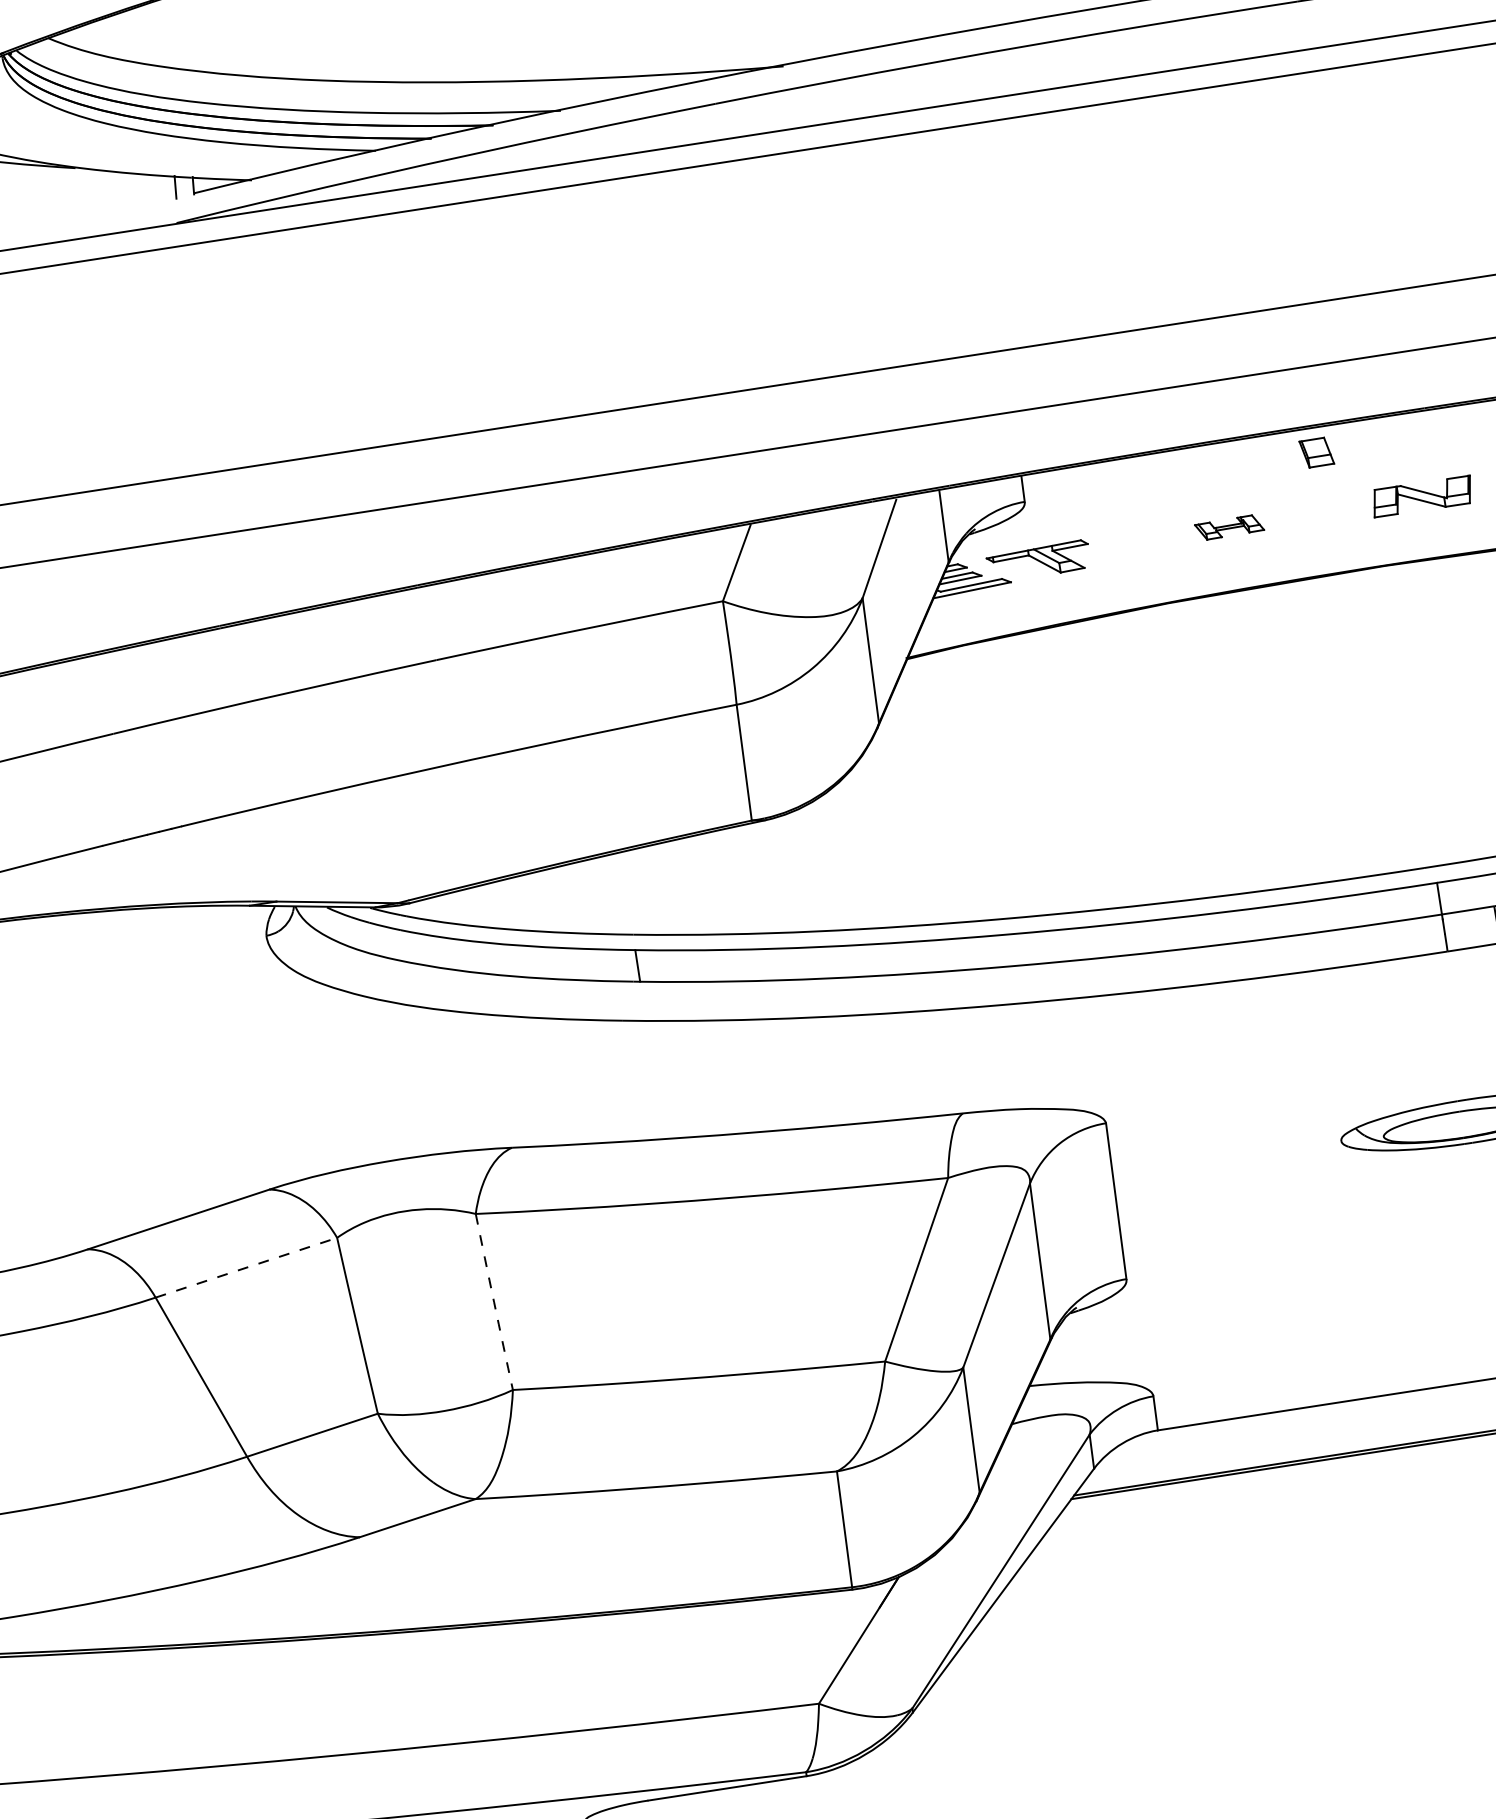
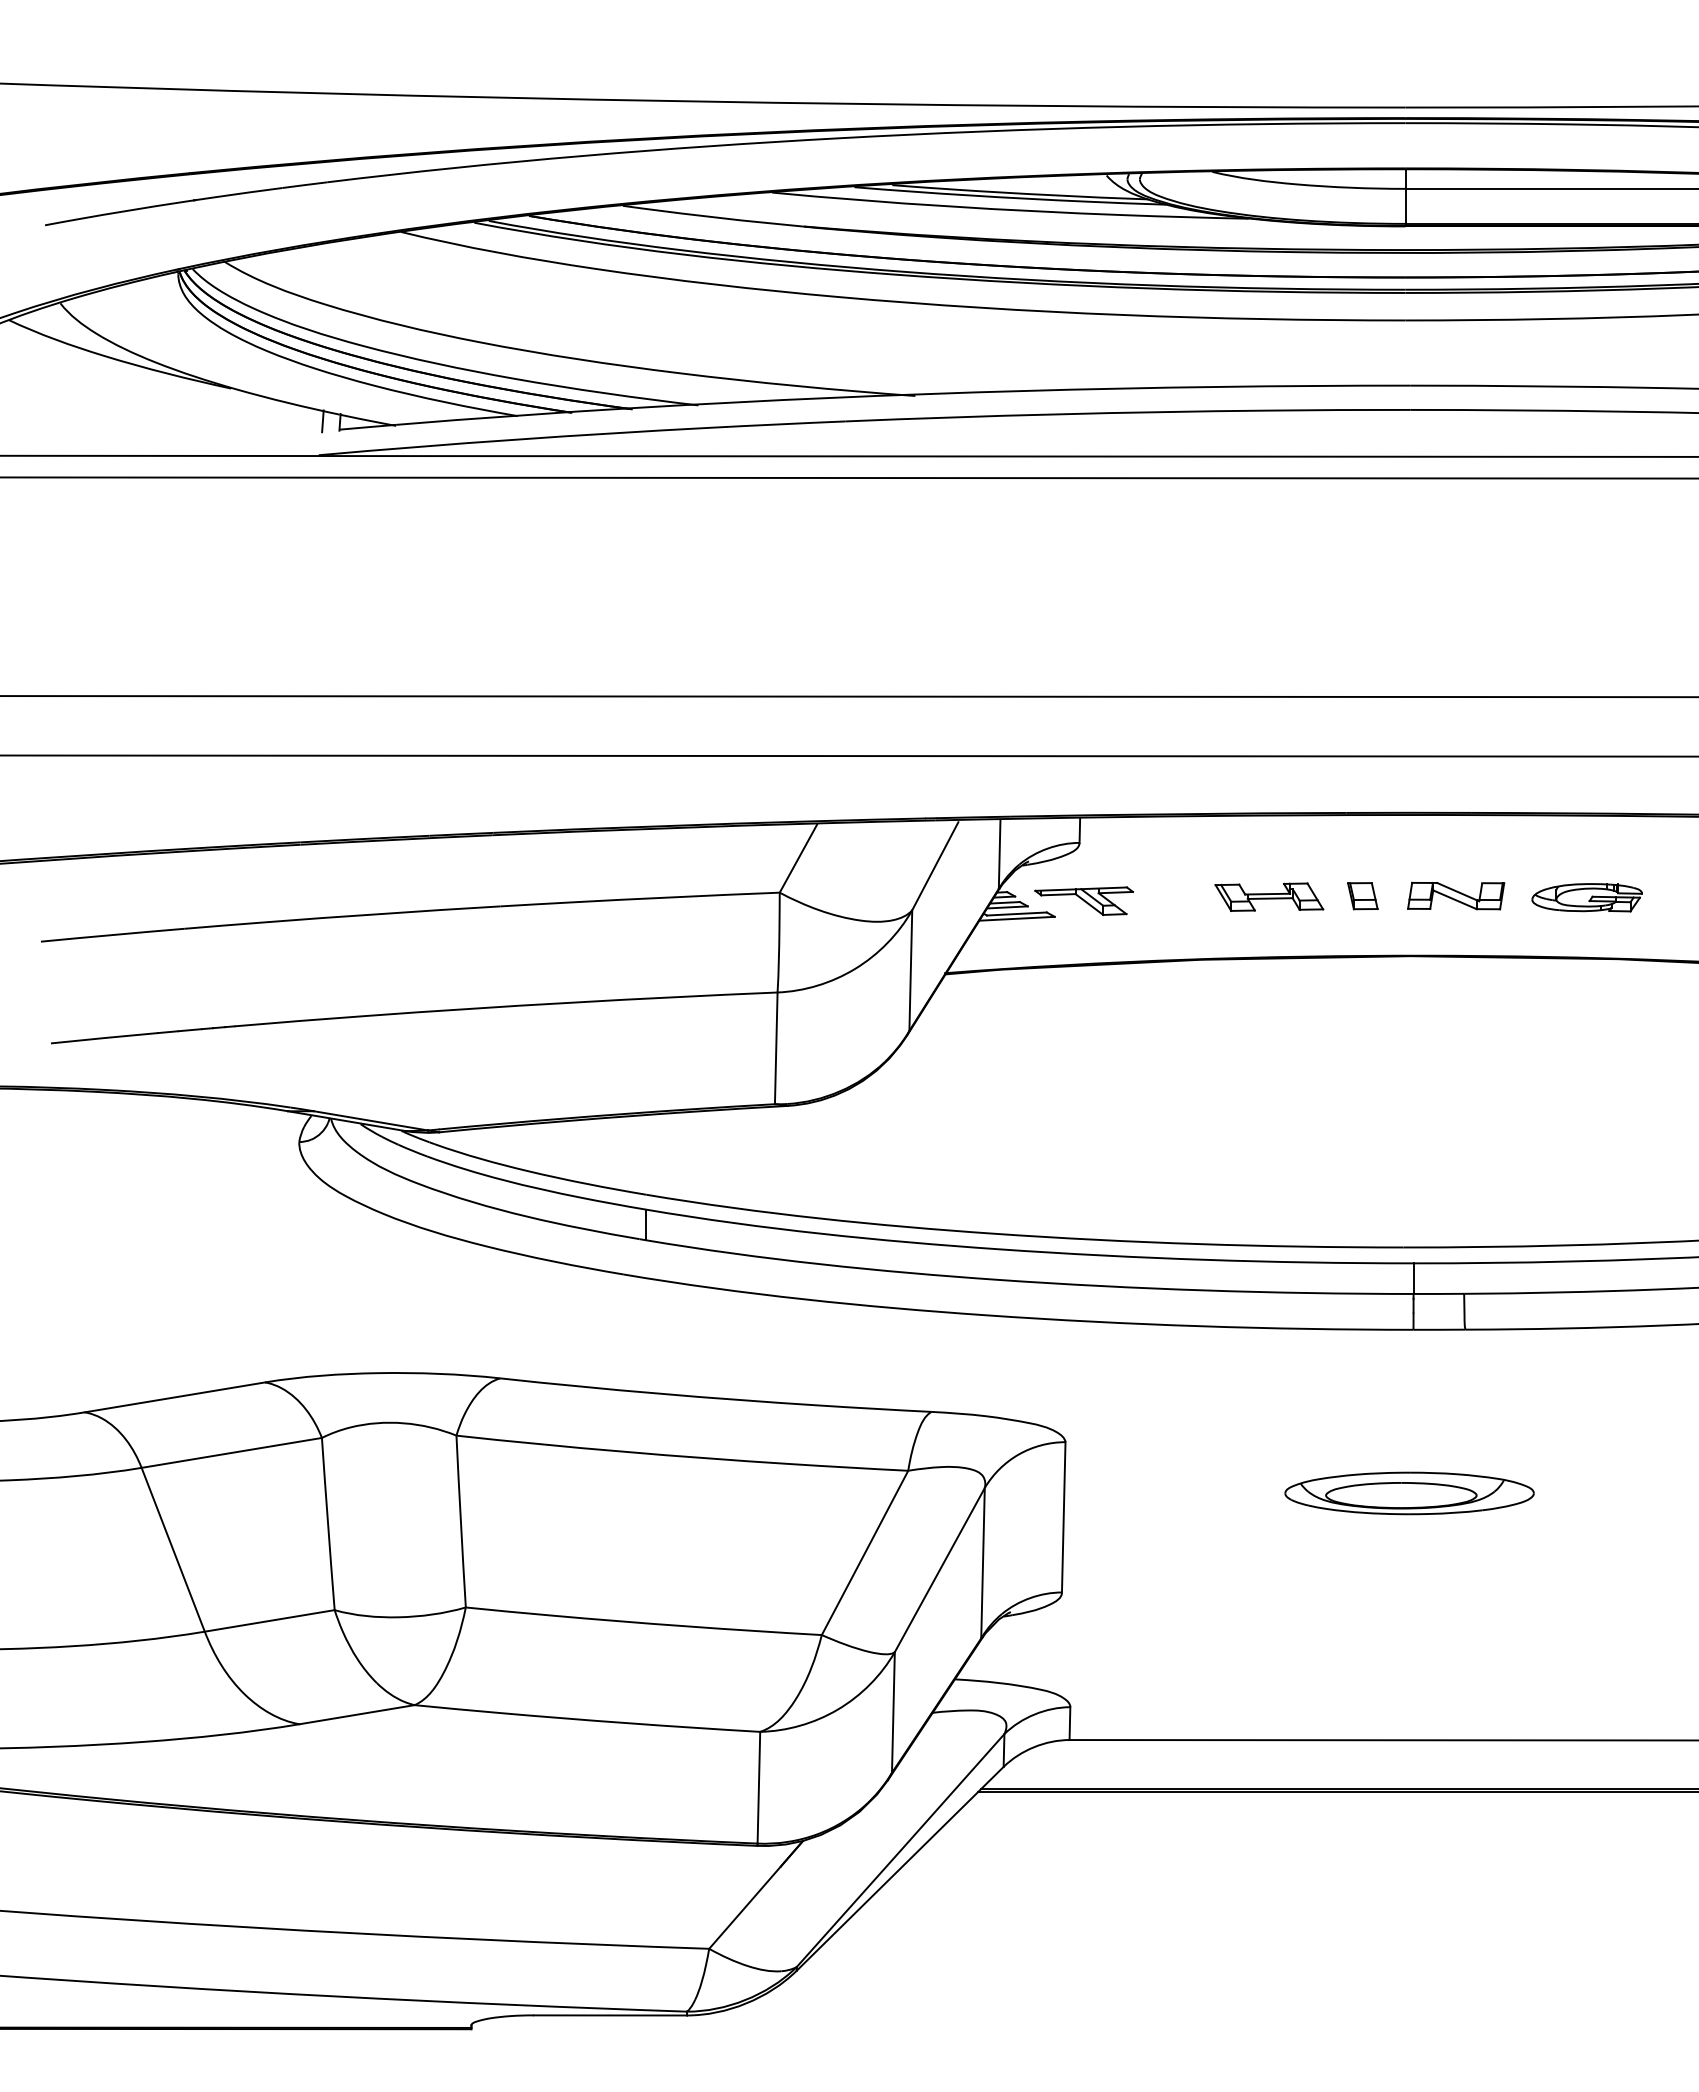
part: (1316, 453) -> (1362, 896), moved
part: (1229, 526) -> (1269, 896), size x1.67
line: (247, 1267) -> (232, 1452), dashed -> solid
arc: (493, 1302) -> (460, 1521), dashed -> solid

